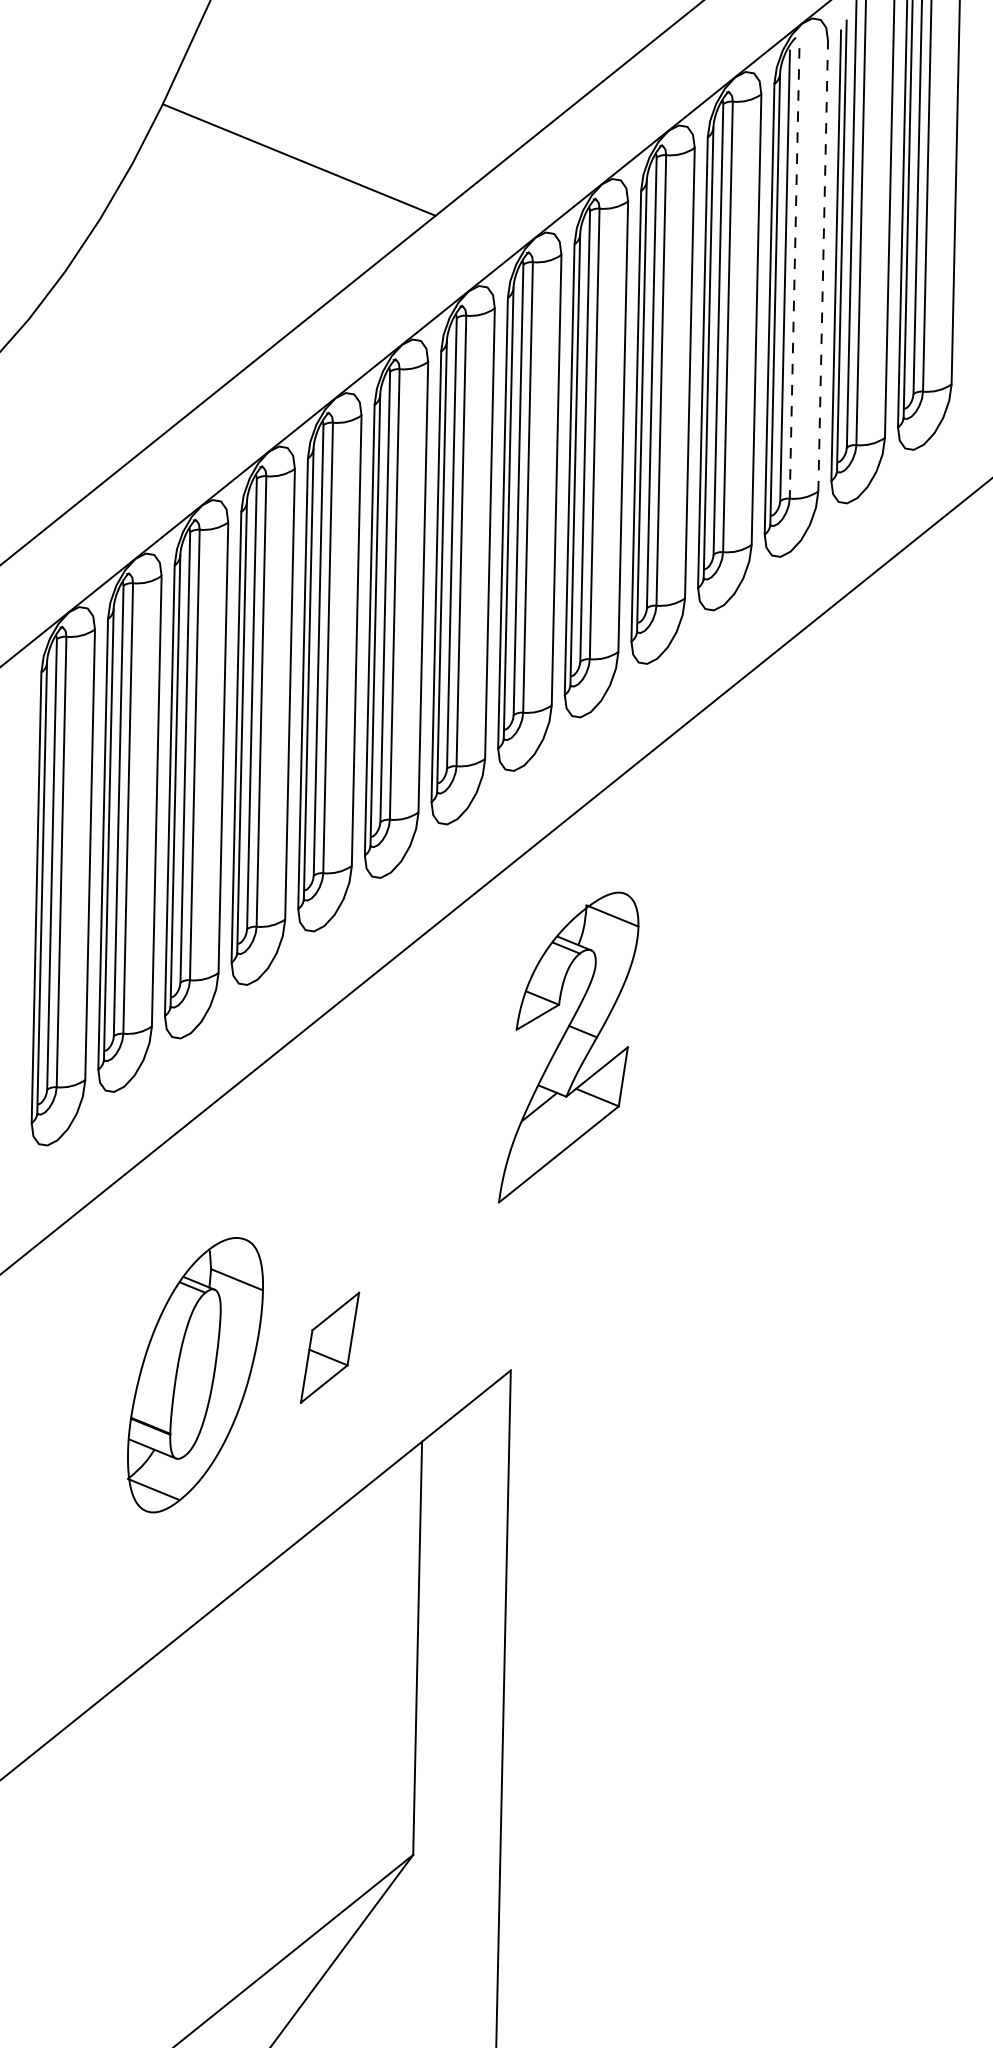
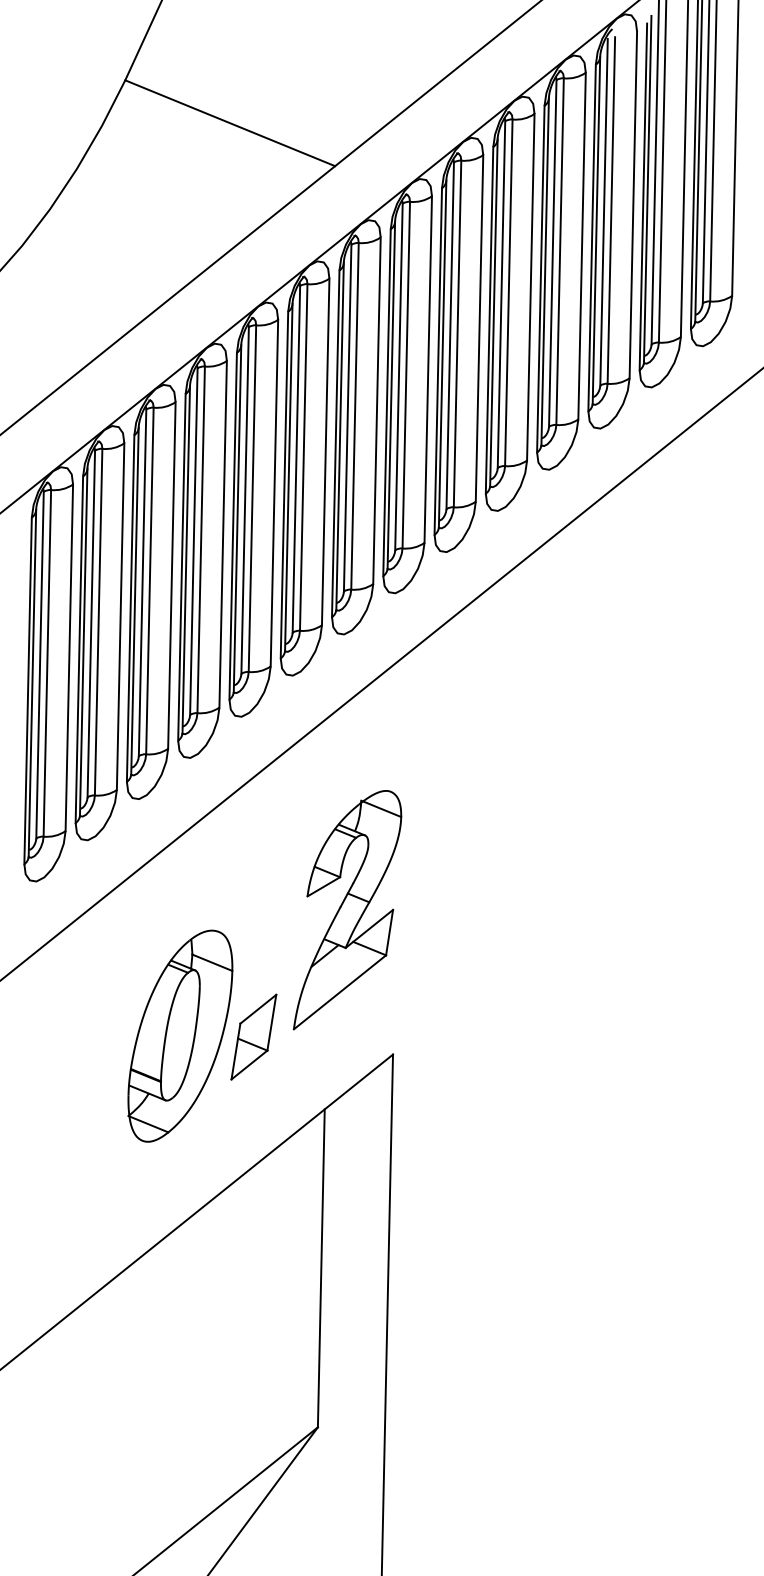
line: (823, 265) -> (633, 204), dashed -> solid
line: (794, 273) -> (611, 210), dashed -> solid
part: (568, 1048) -> (347, 910), moved
part: (195, 1374) -> (180, 1035), moved

